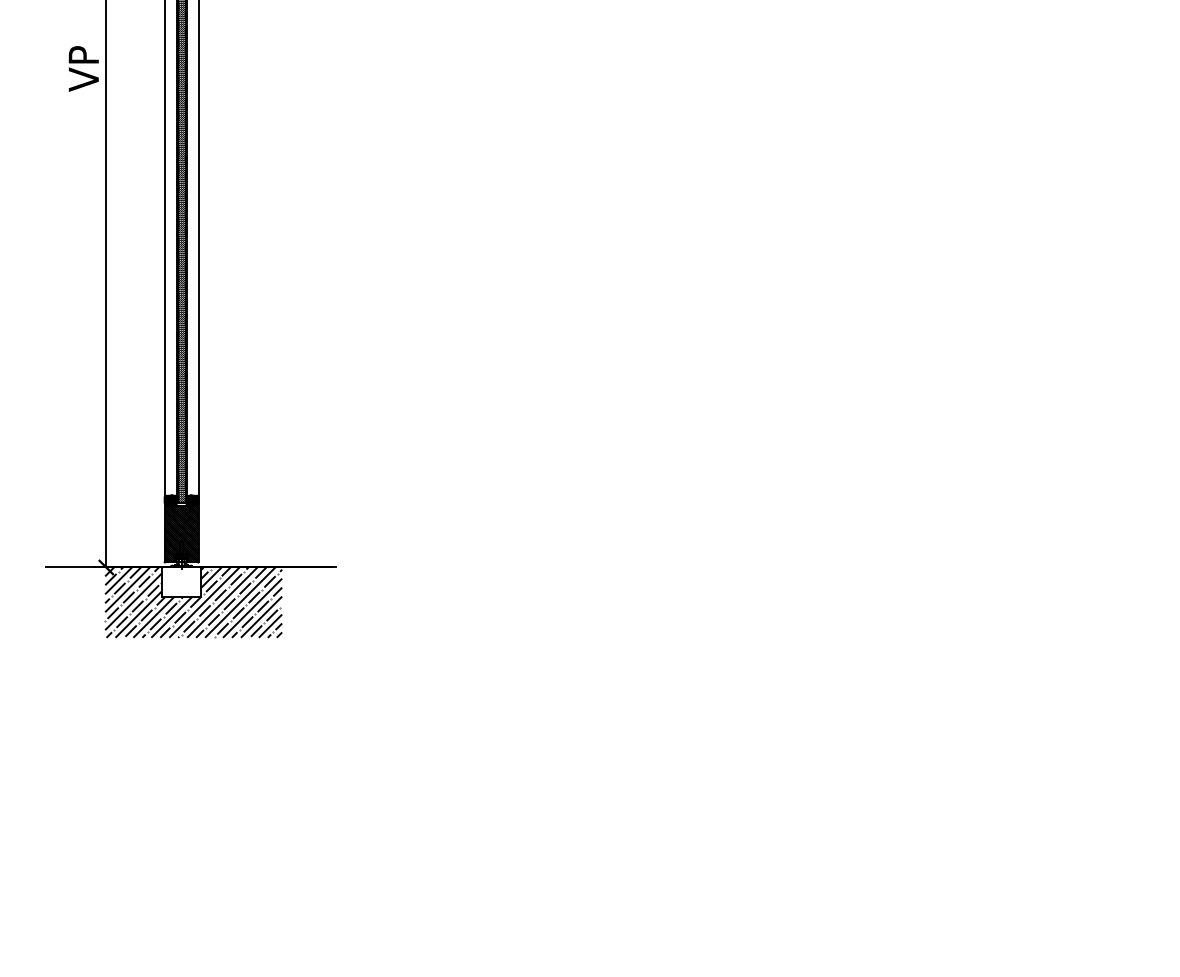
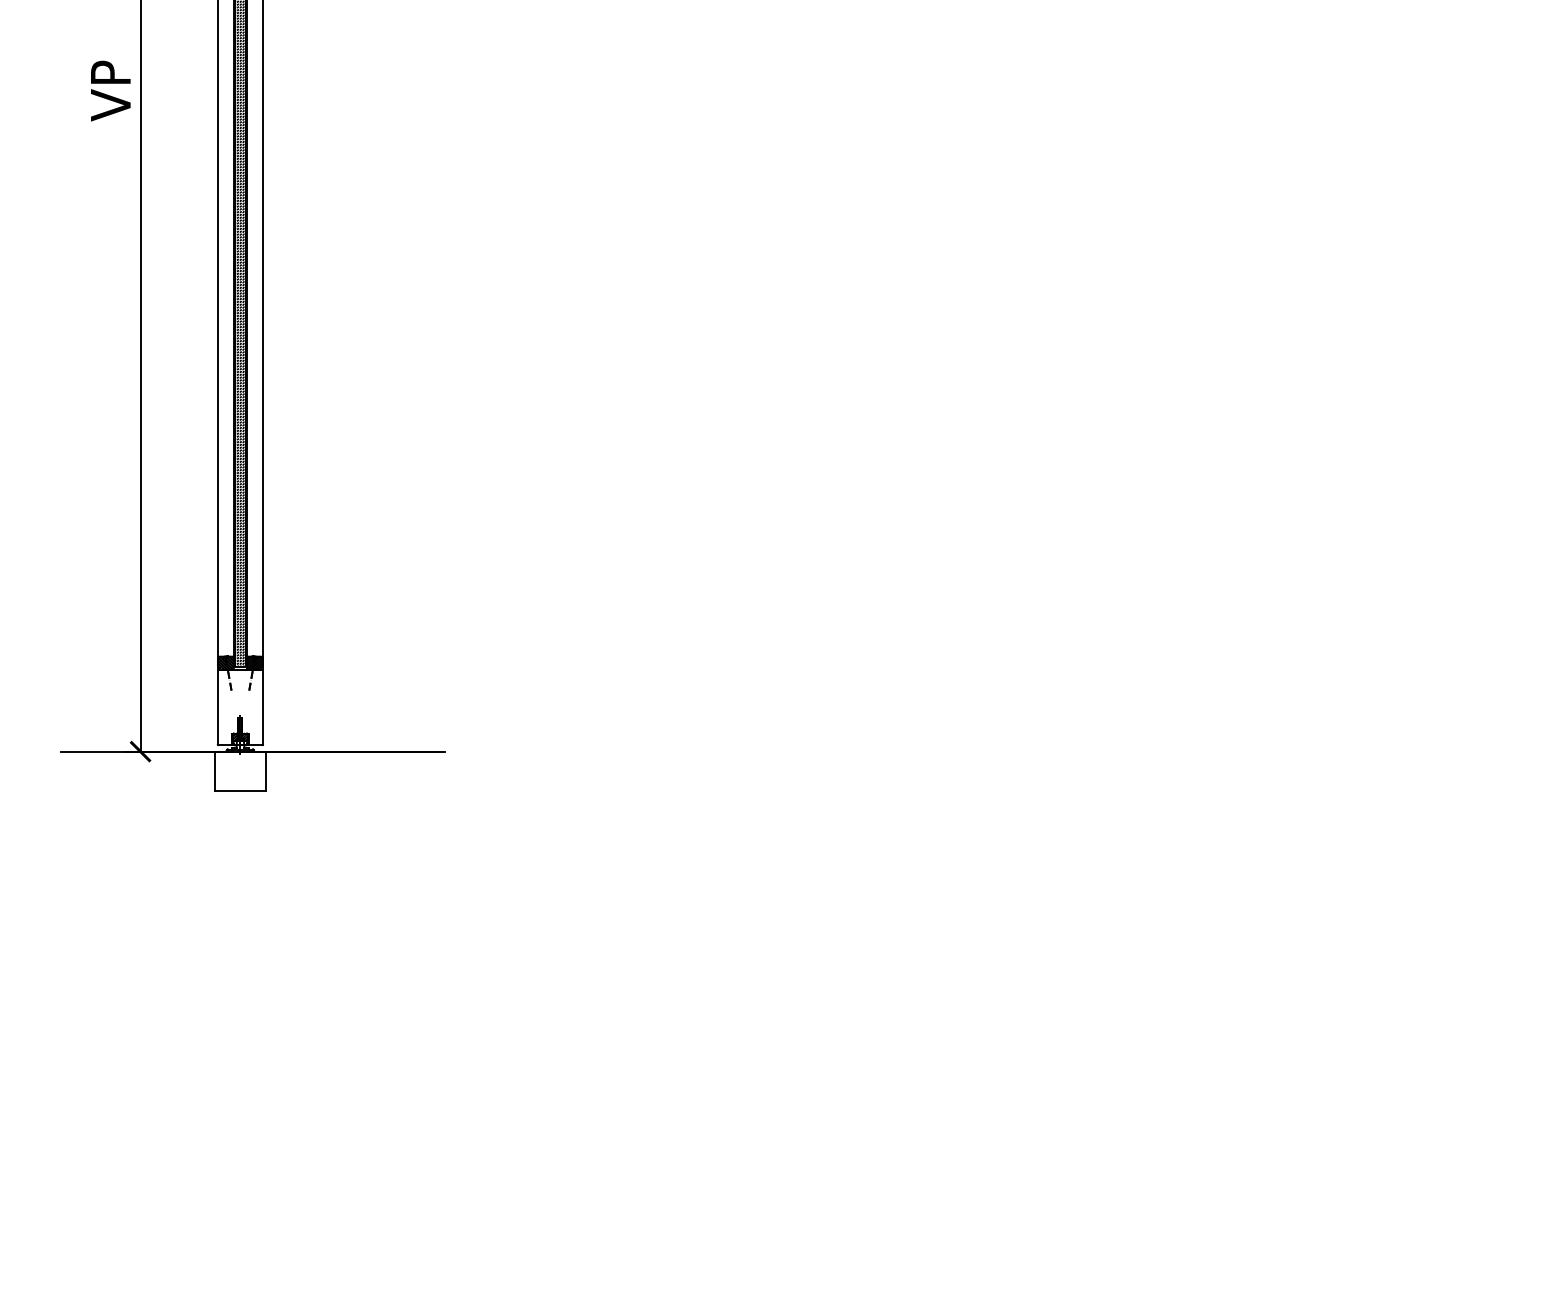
hatch: (180, 534) -> (239, 707), removed
hatch: (193, 602) -> (256, 797), removed

